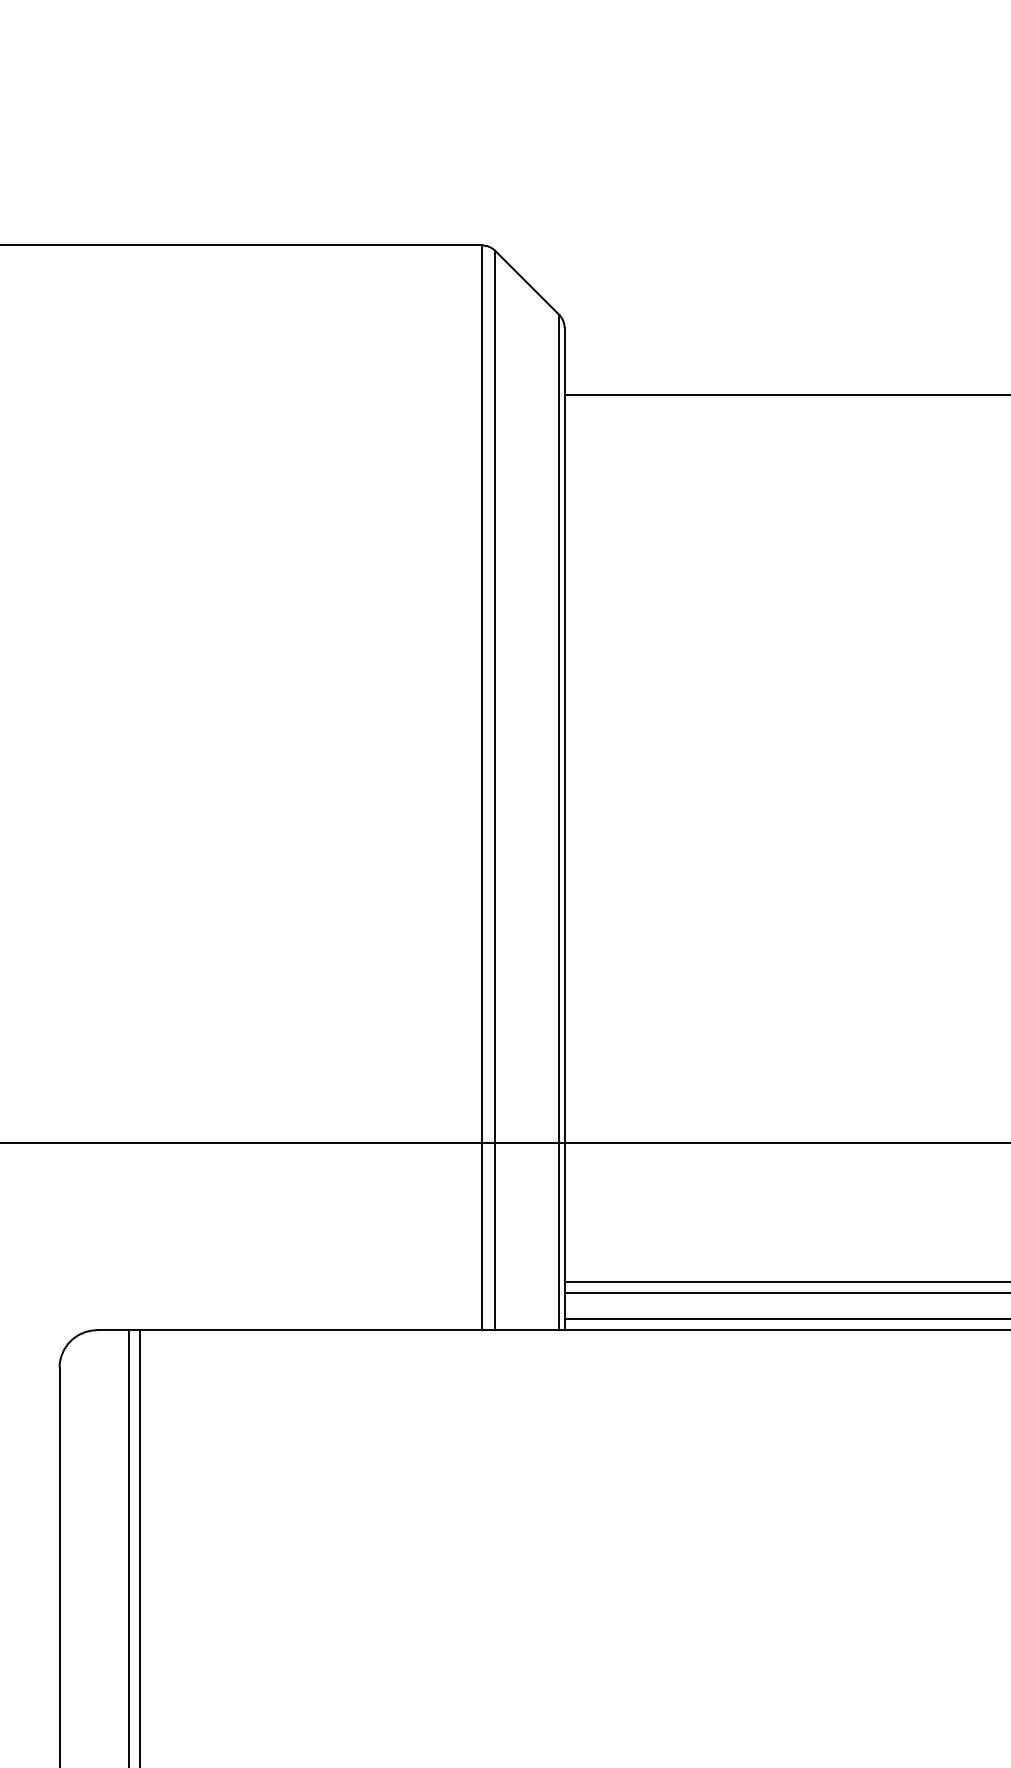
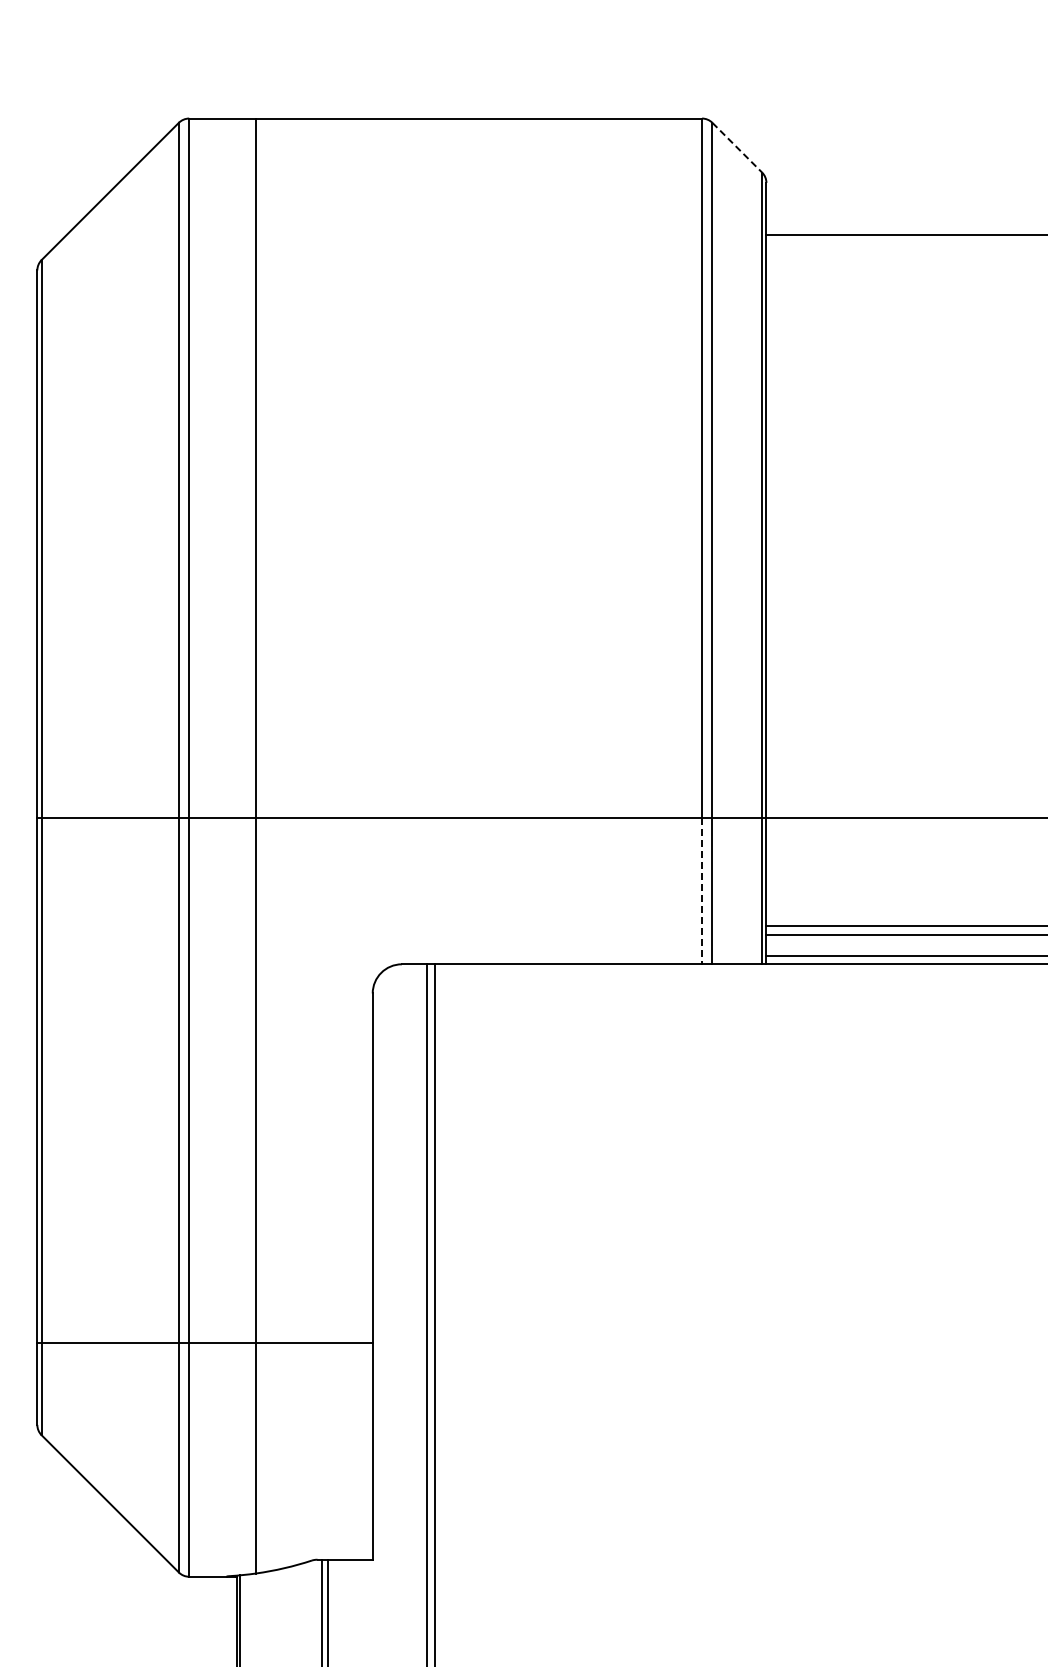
line: (527, 283) -> (737, 148), solid -> dashed
line: (482, 1236) -> (702, 891), solid -> dashed

